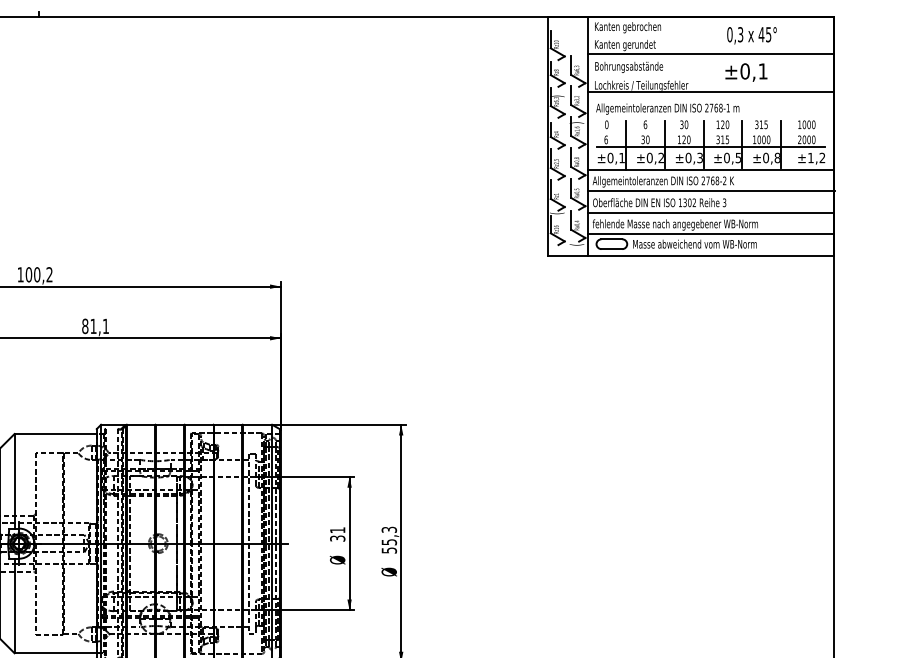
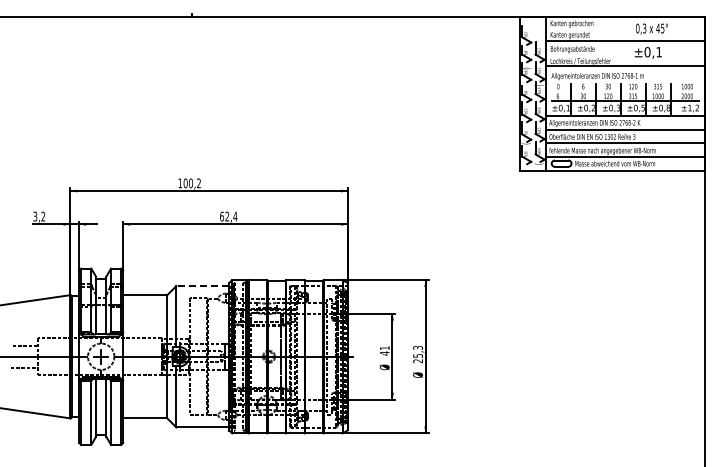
text: (95, 326) -> (228, 216), 81,1 -> 62,4
line: (55, 434) -> (202, 286), solid -> dashed
text: (337, 538) -> (384, 353), 31 -> 41
text: (389, 550) -> (418, 361), 55,3 -> 25,3

